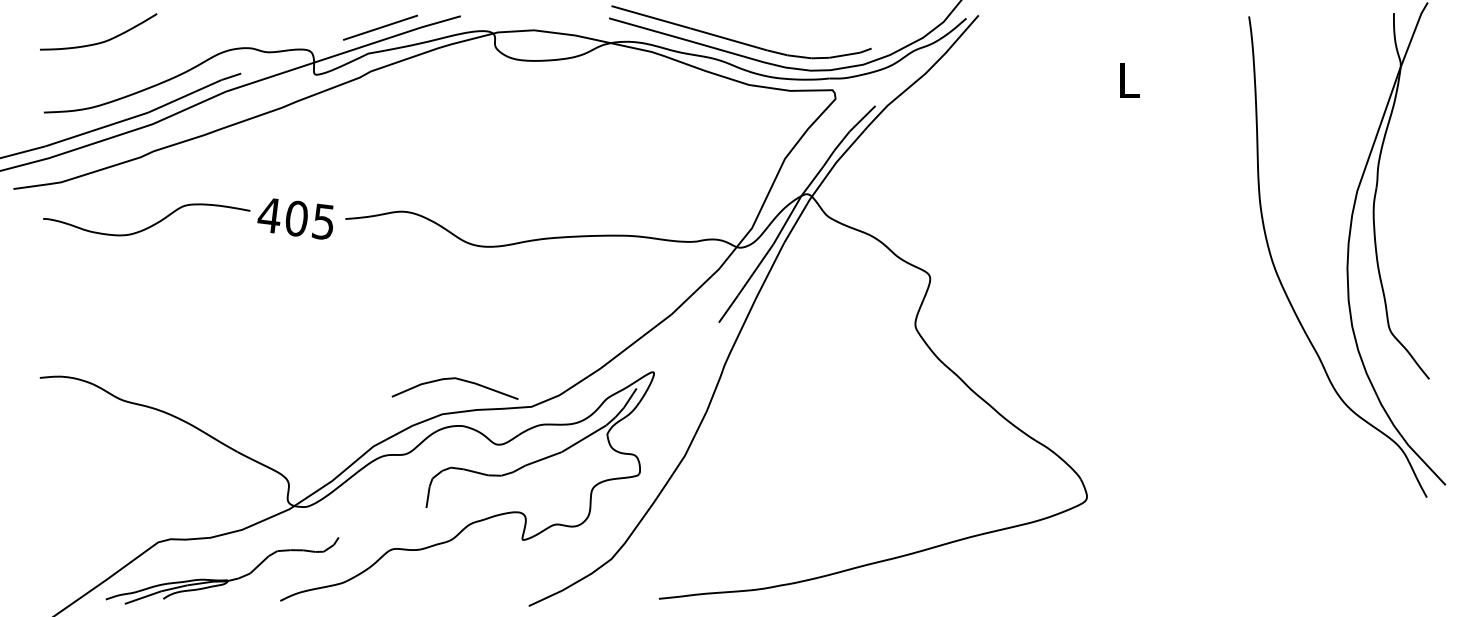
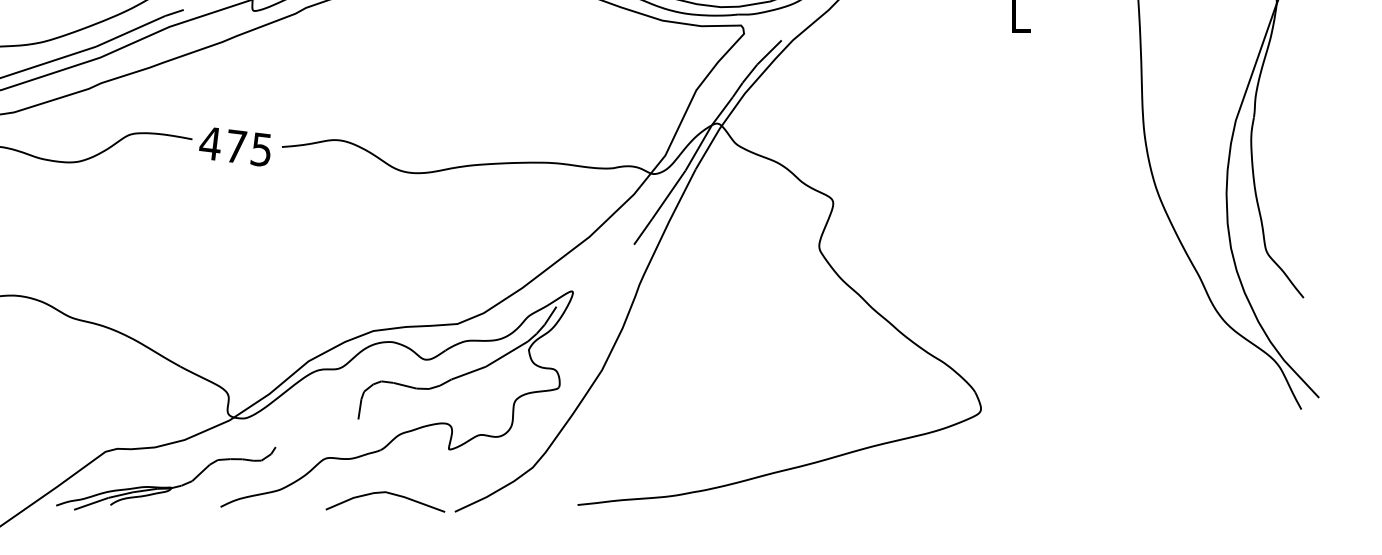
text: (296, 218) -> (235, 146), 405 -> 475
curve: (454, 379) -> (384, 493), moved

